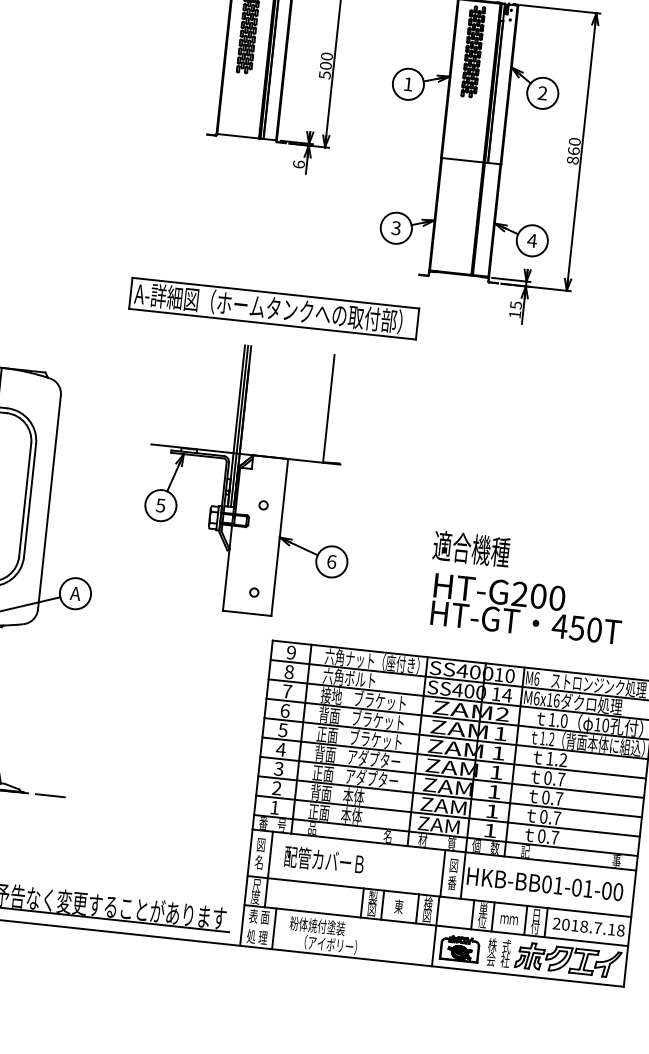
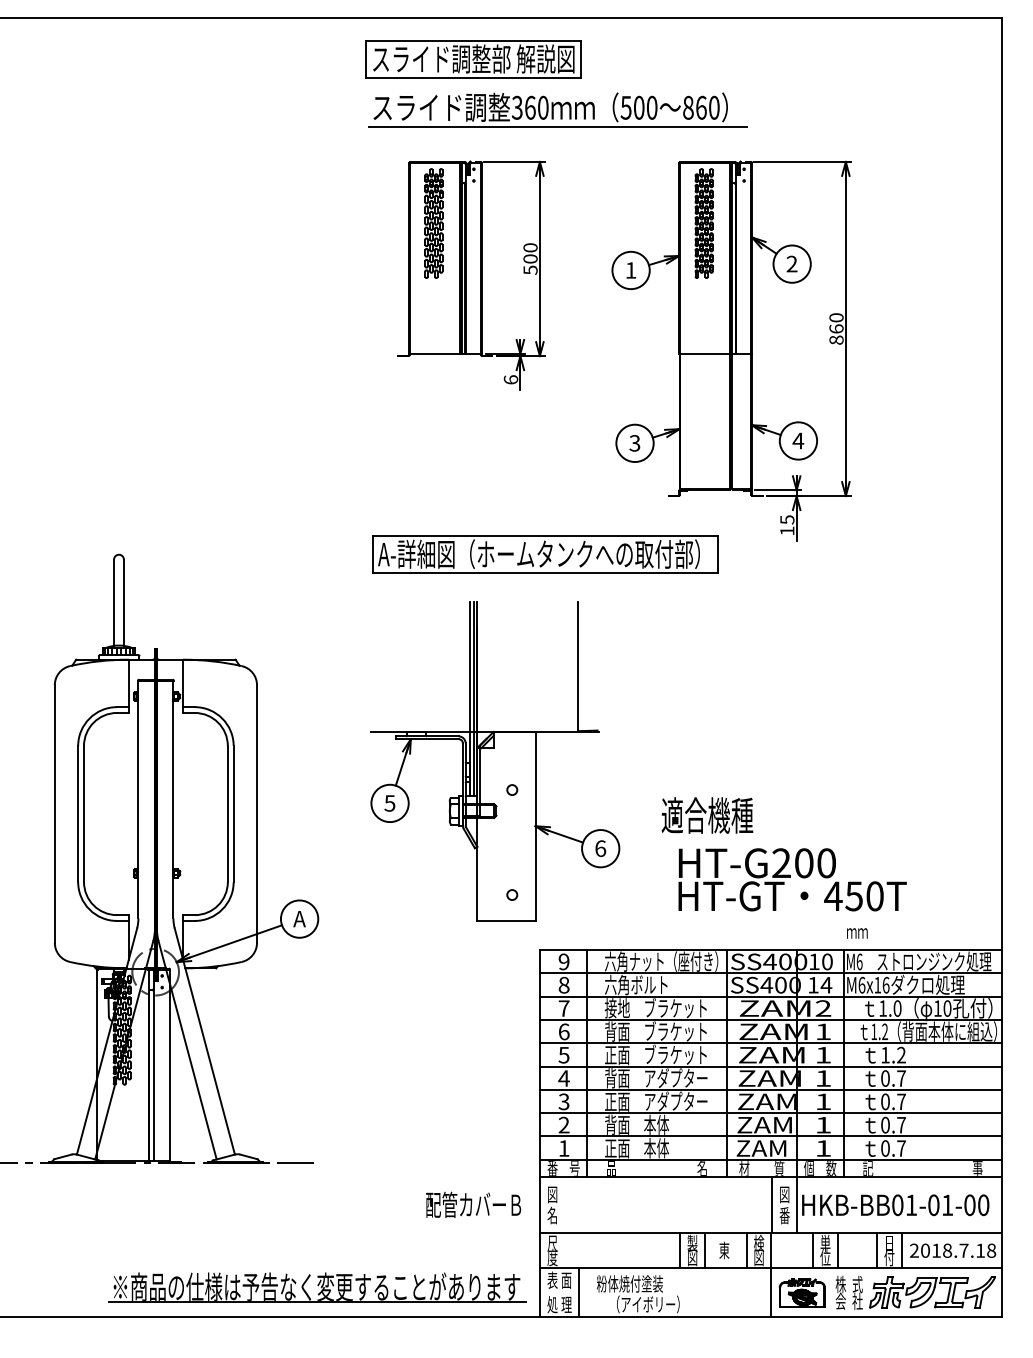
part: (273, 308) -> (545, 554), moved
text: (471, 548) -> (707, 815), moved
text: (527, 608) -> (792, 879), moved
text: (324, 860) -> (473, 1204), moved
line: (268, 869) -> (564, 1222), removed
text: (509, 920) -> (857, 933), moved

